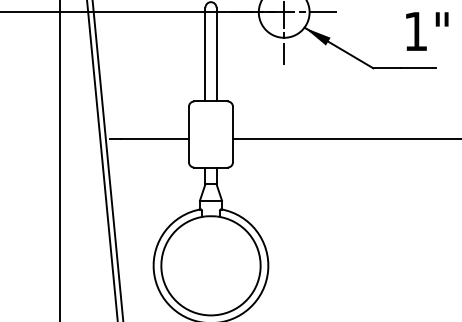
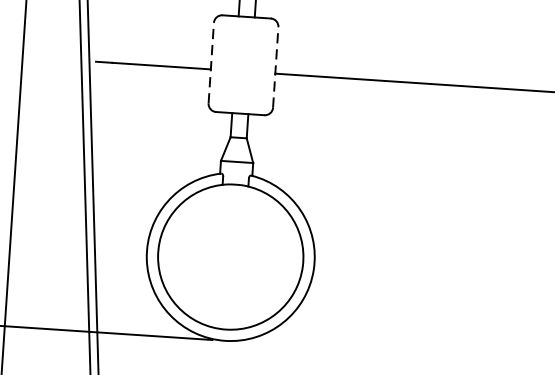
line: (188, 134) -> (210, 63), solid -> dashed
line: (233, 134) -> (276, 67), solid -> dashed

